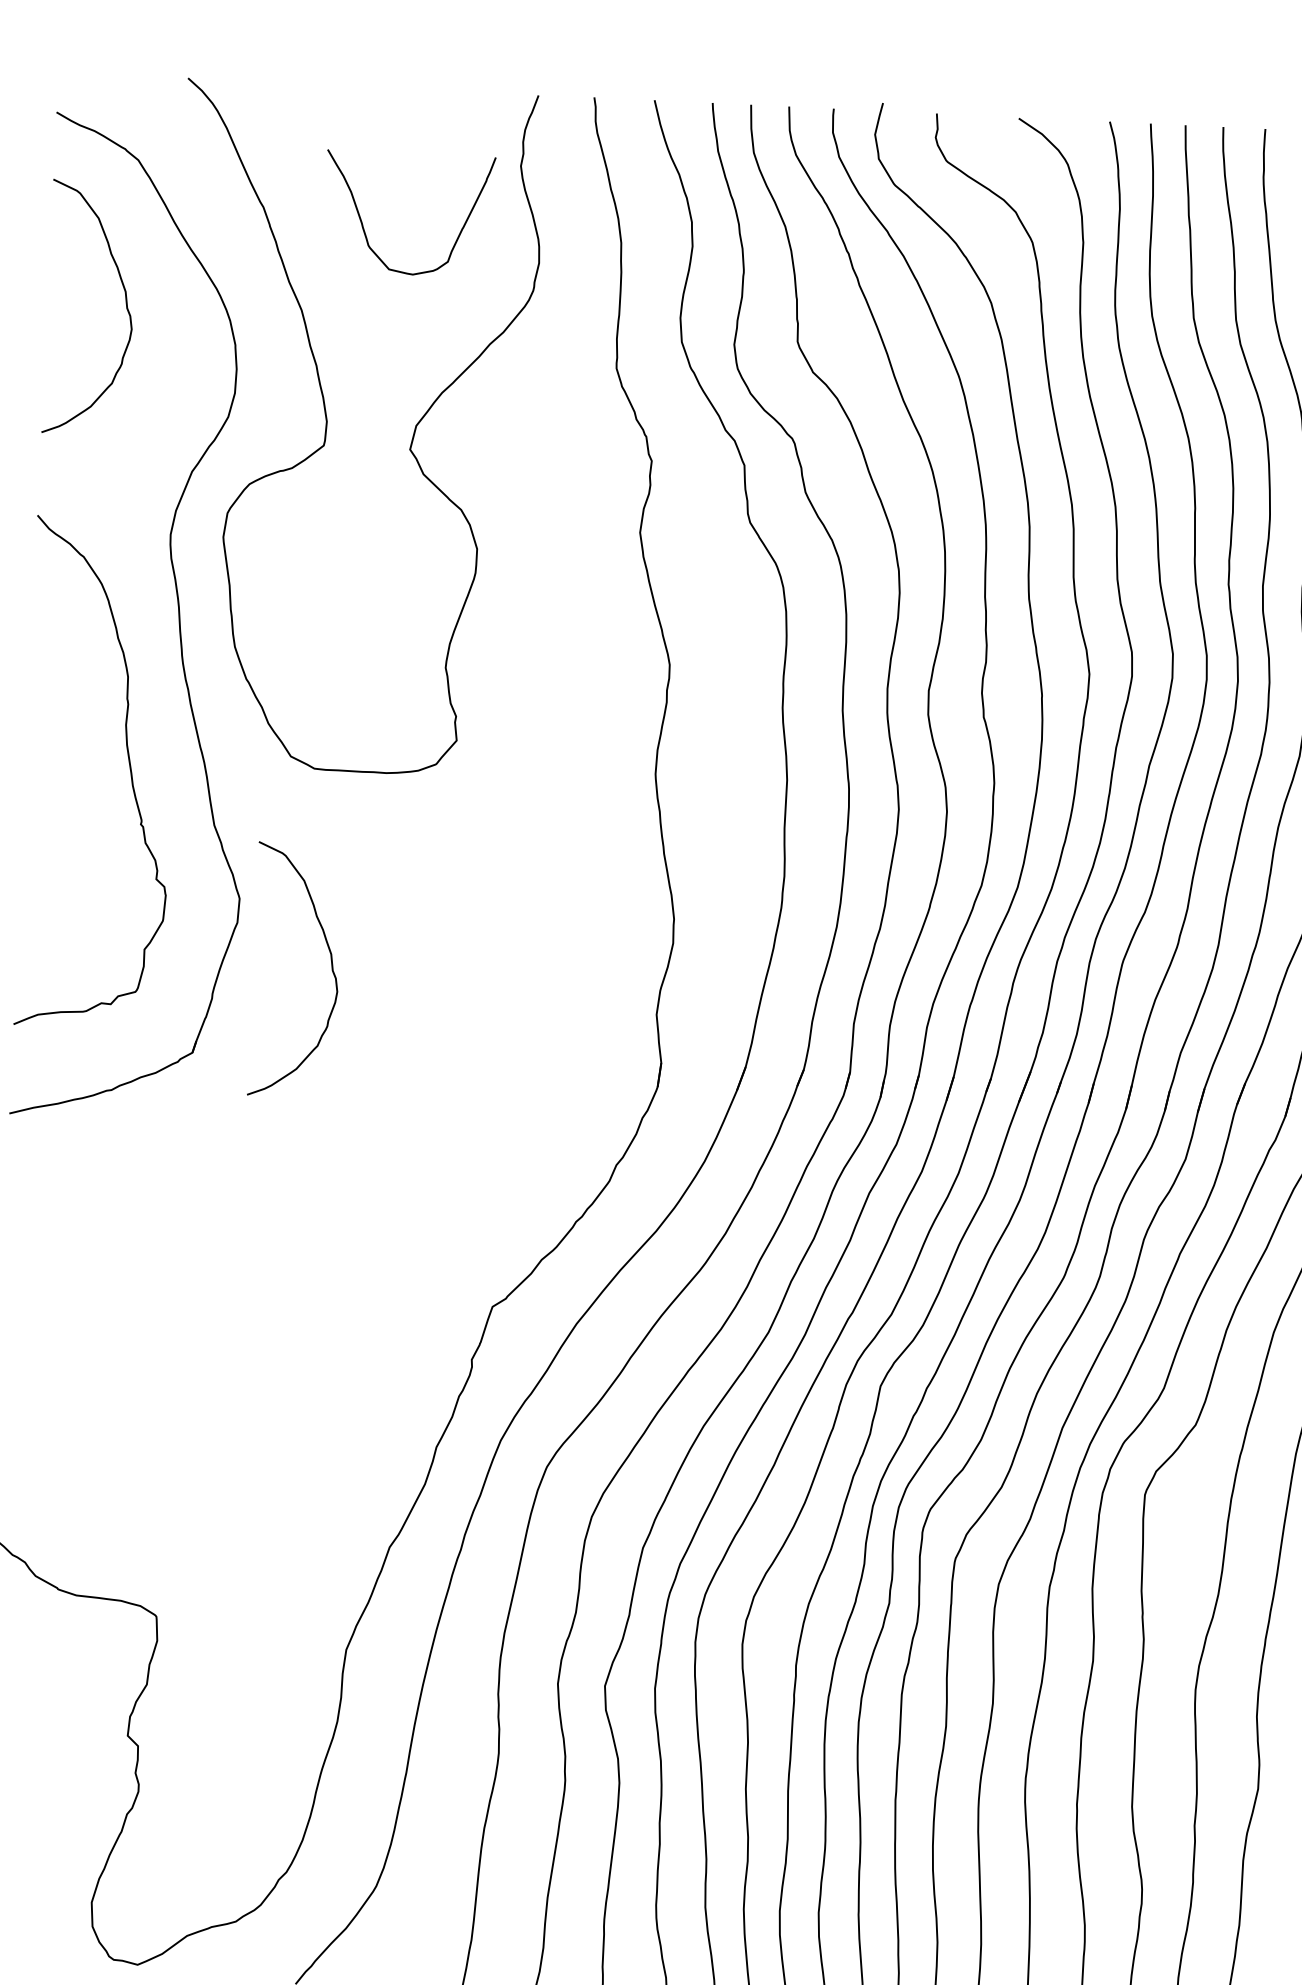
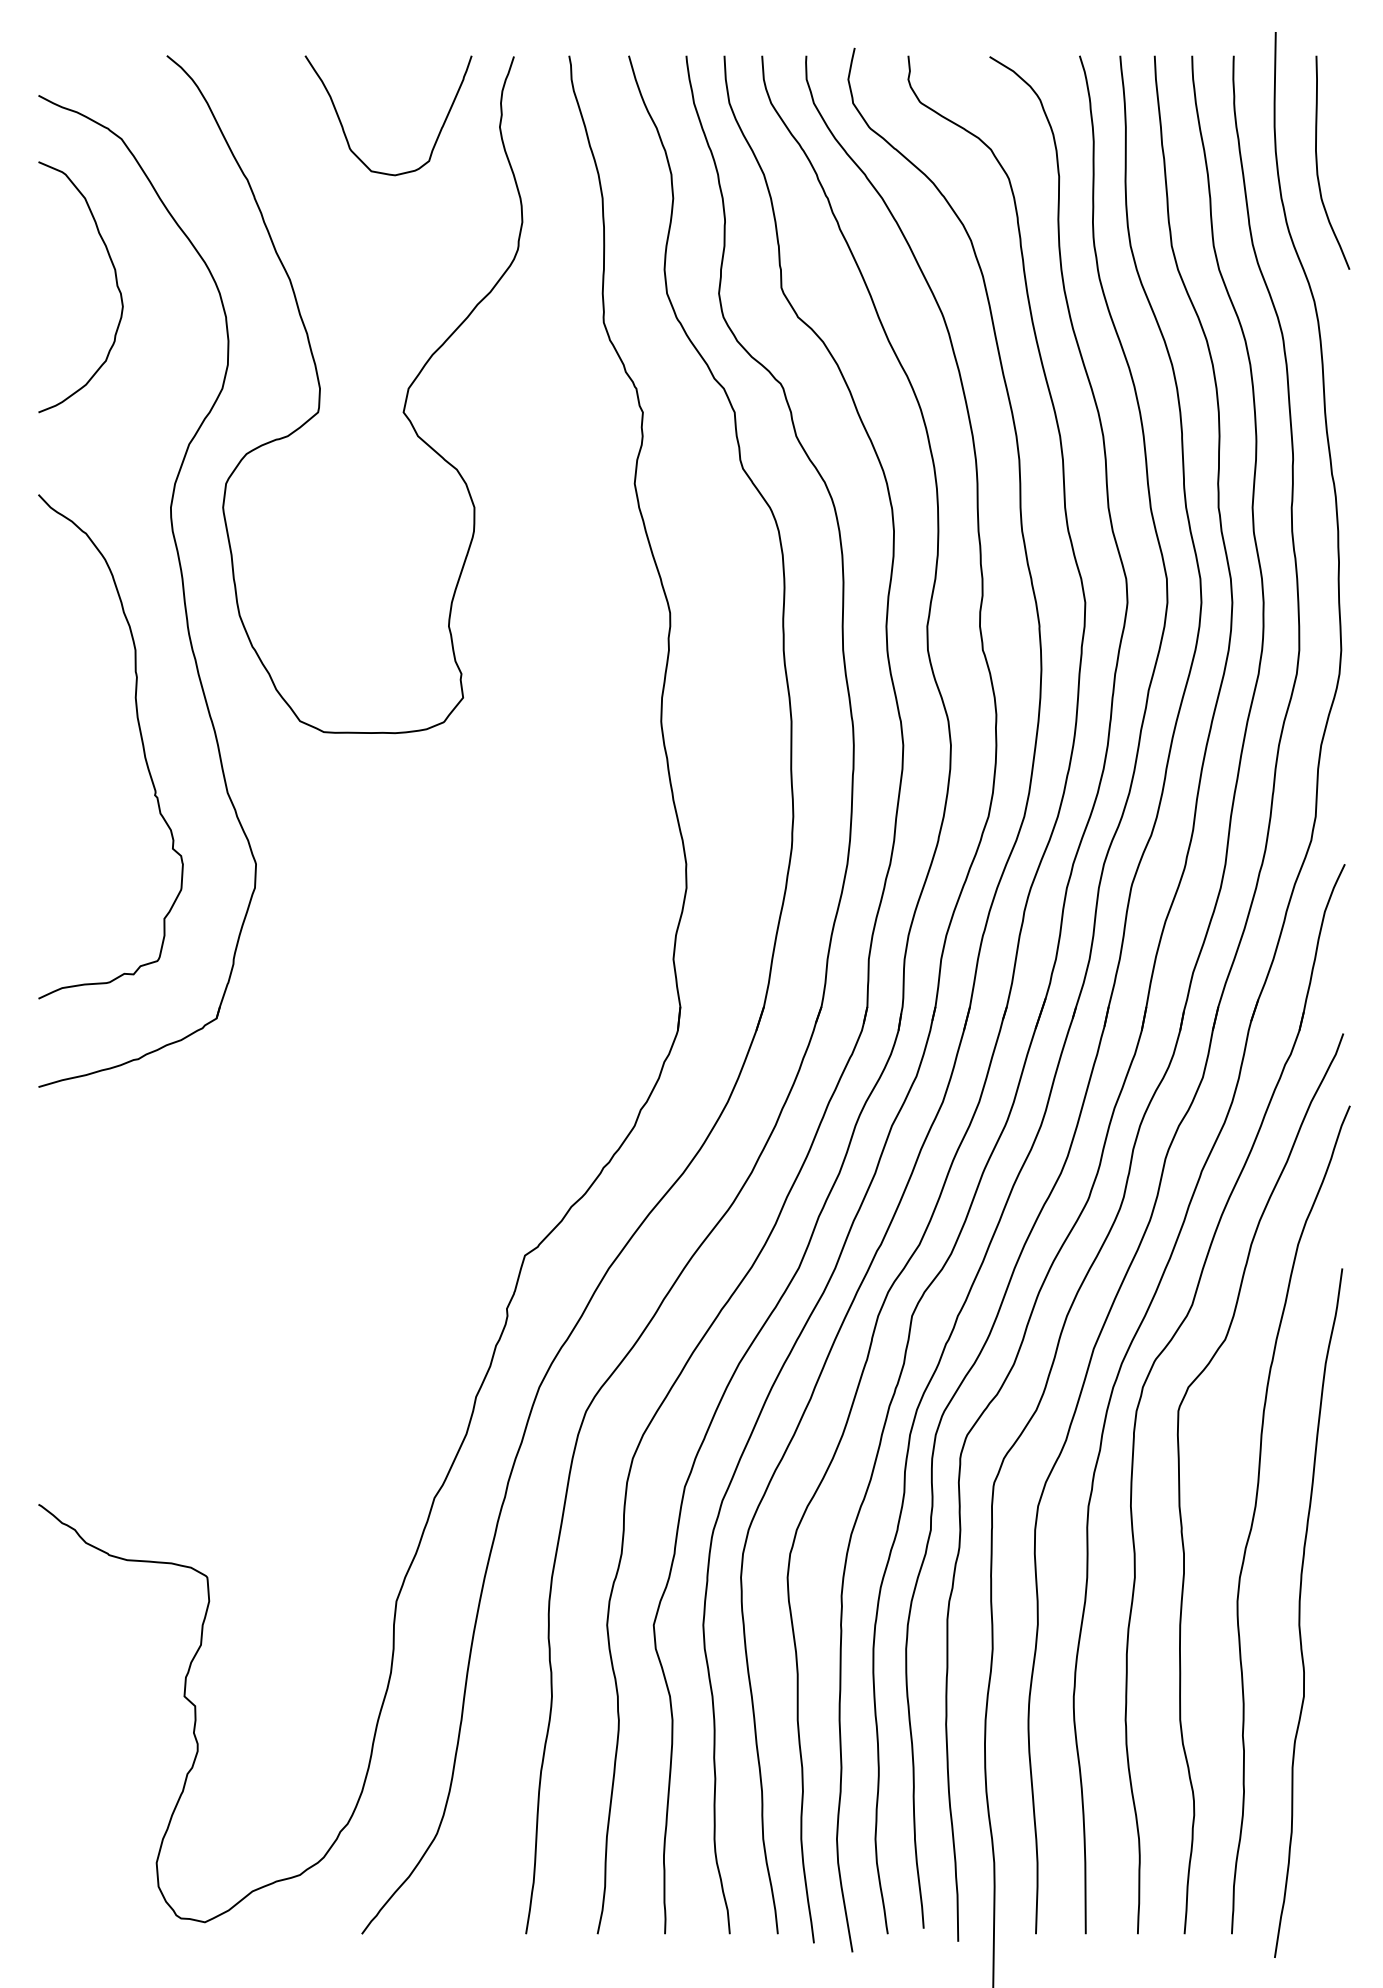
curve: (364, 228) -> (345, 132), moved
curve: (331, 966) -> (349, 926), removed

